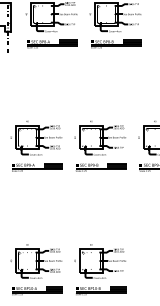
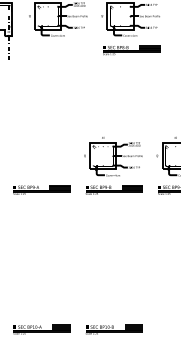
part: (52, 43) -> (59, 49), removed
part: (36, 137) -> (41, 155), removed
part: (36, 261) -> (41, 296), removed
part: (99, 261) -> (112, 296), removed

